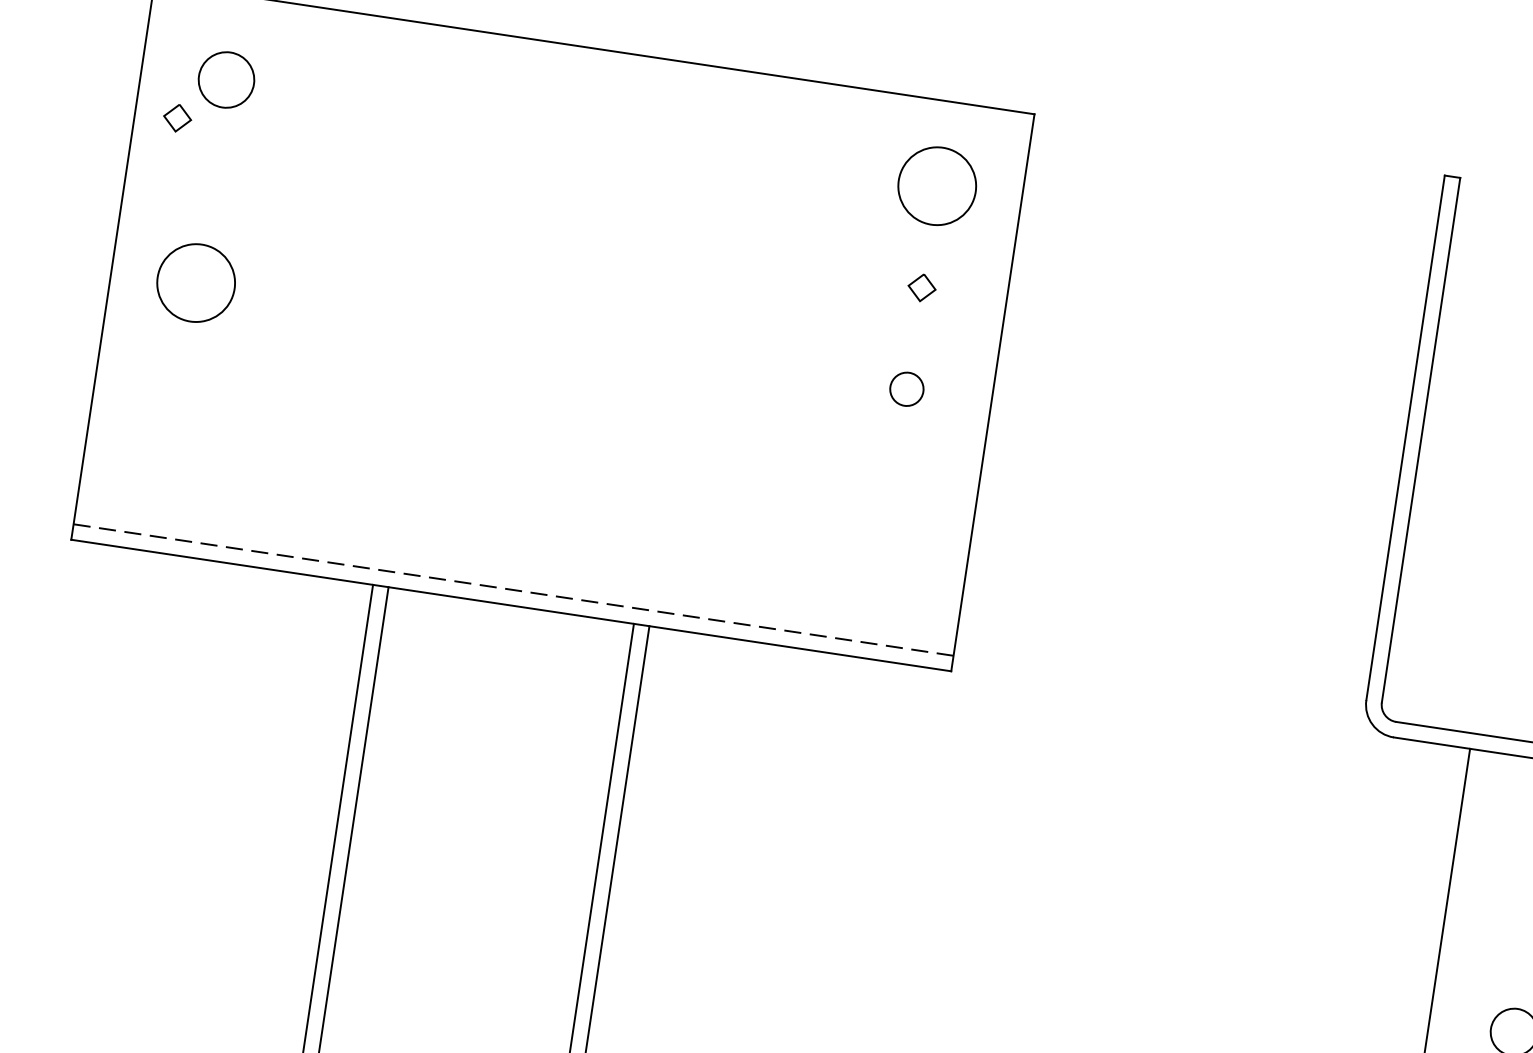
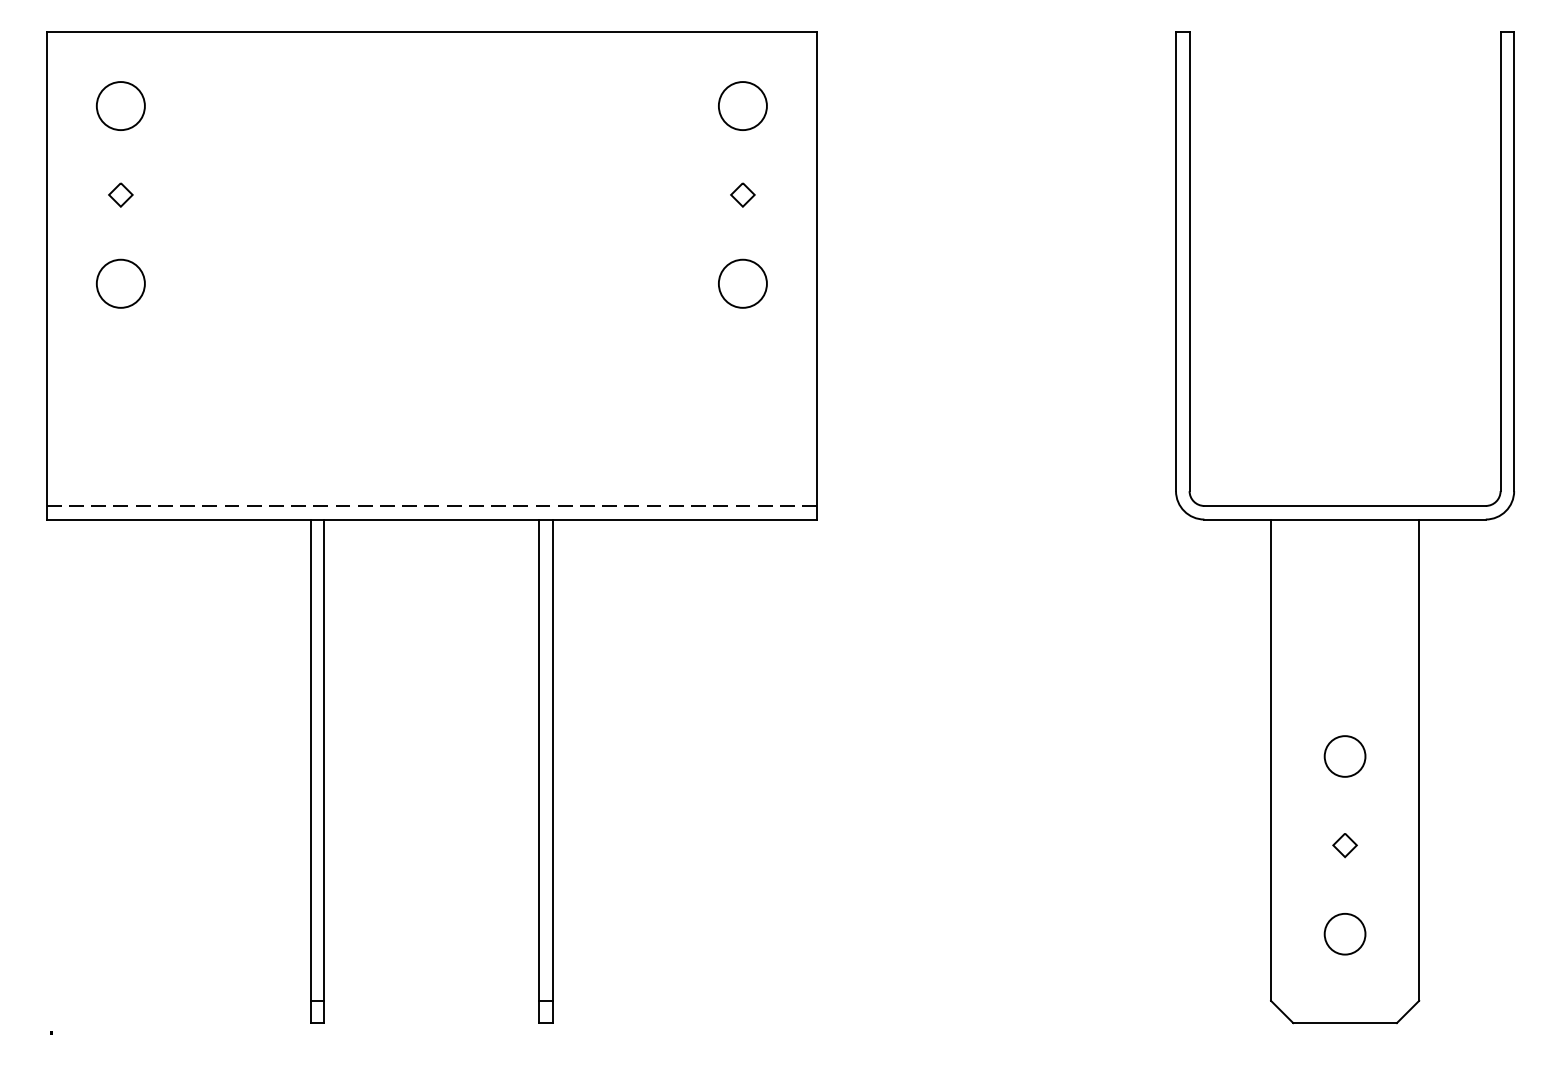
part: (177, 117) -> (120, 194), moved
circle: (936, 186) -> (742, 106), size x0.71
circle: (195, 282) -> (120, 283), size x0.71
circle: (906, 388) -> (742, 283), size x1.67

